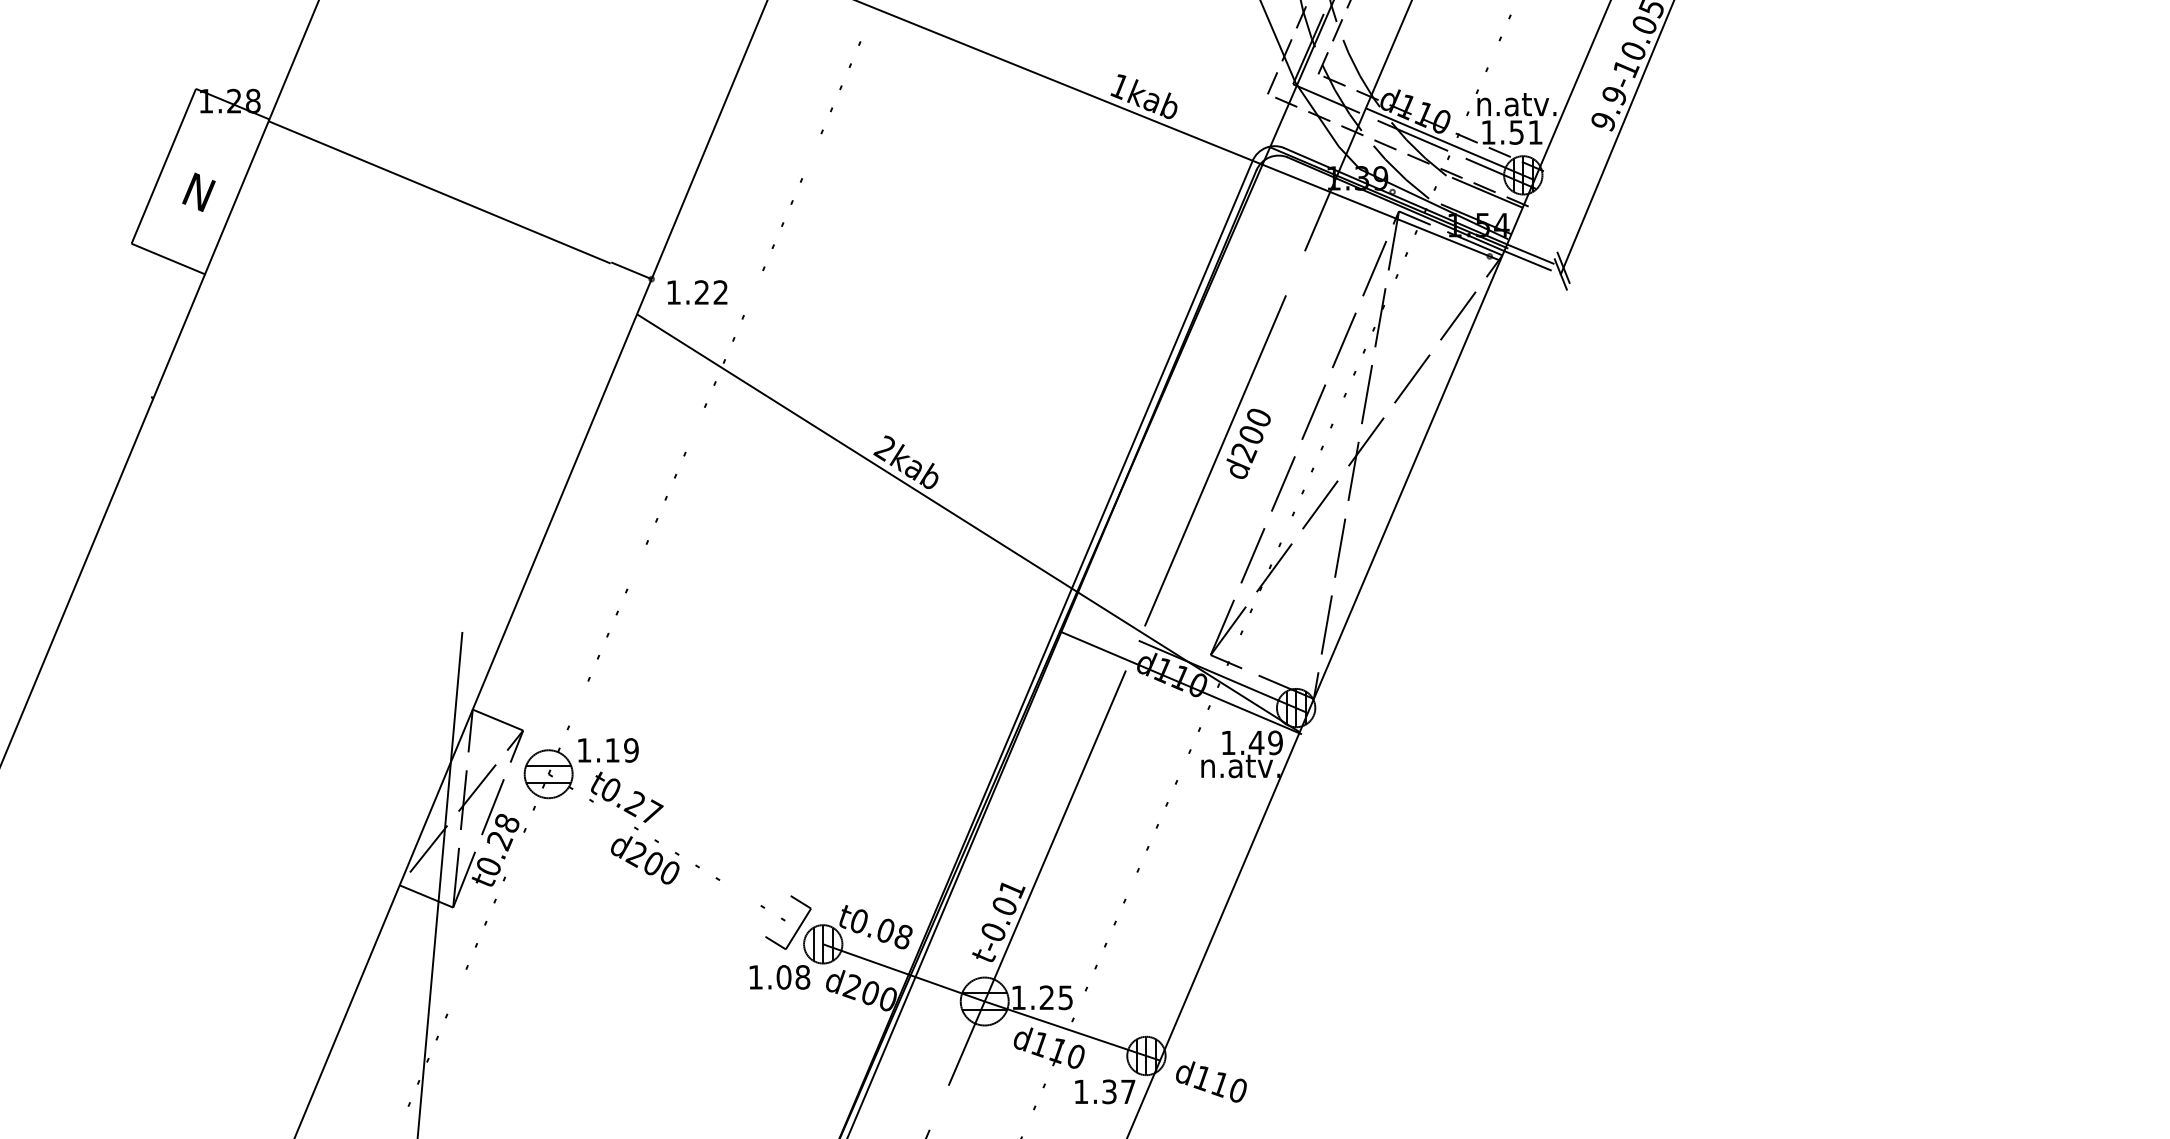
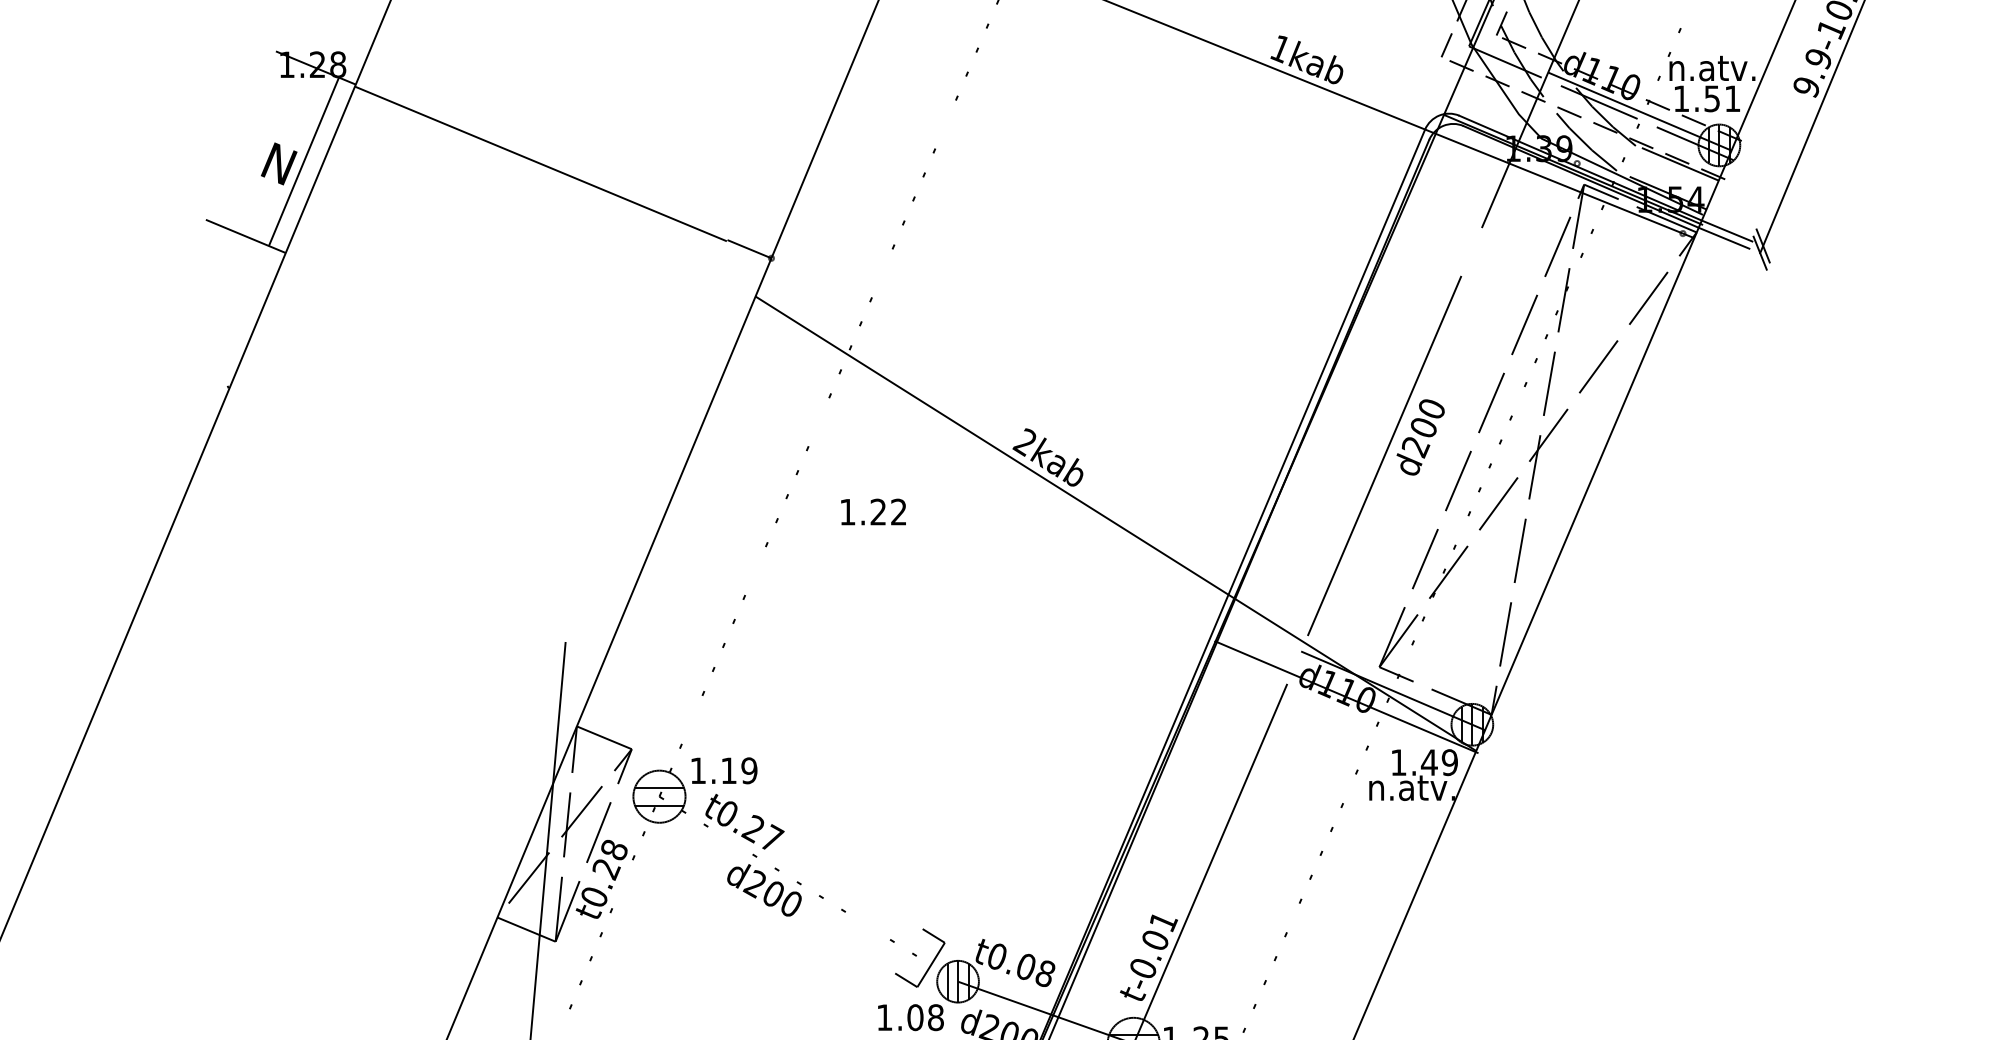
line: (163, 165) -> (303, 160), moved
text: (697, 292) -> (873, 512), moved

